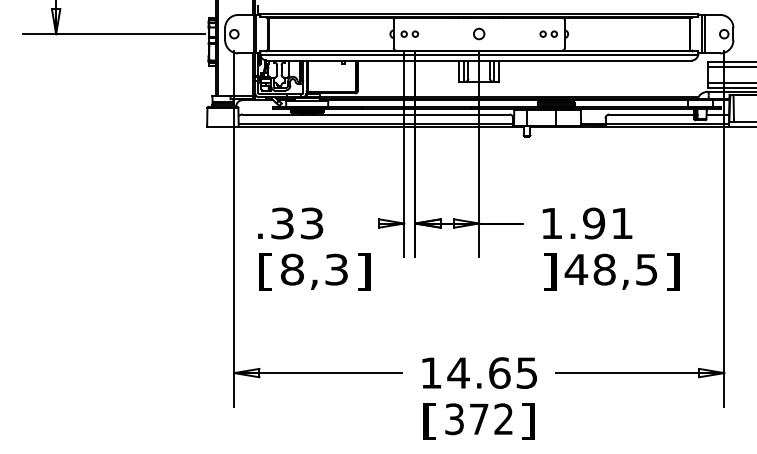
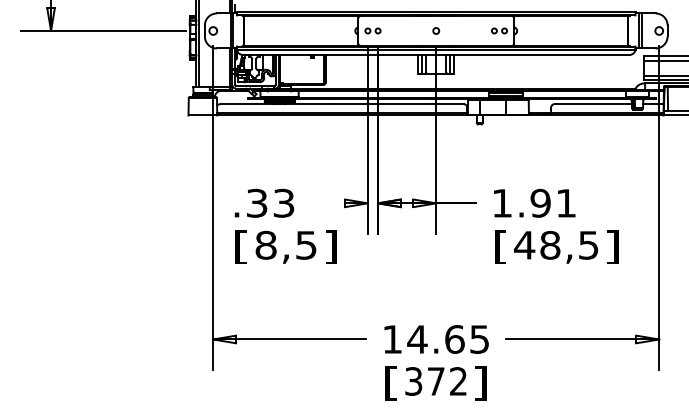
circle: (479, 34) -> (436, 31), size x0.62
text: (336, 268) -> (306, 244), 8,3 -> 8,5
text: (549, 271) -> (500, 247), ] -> [

